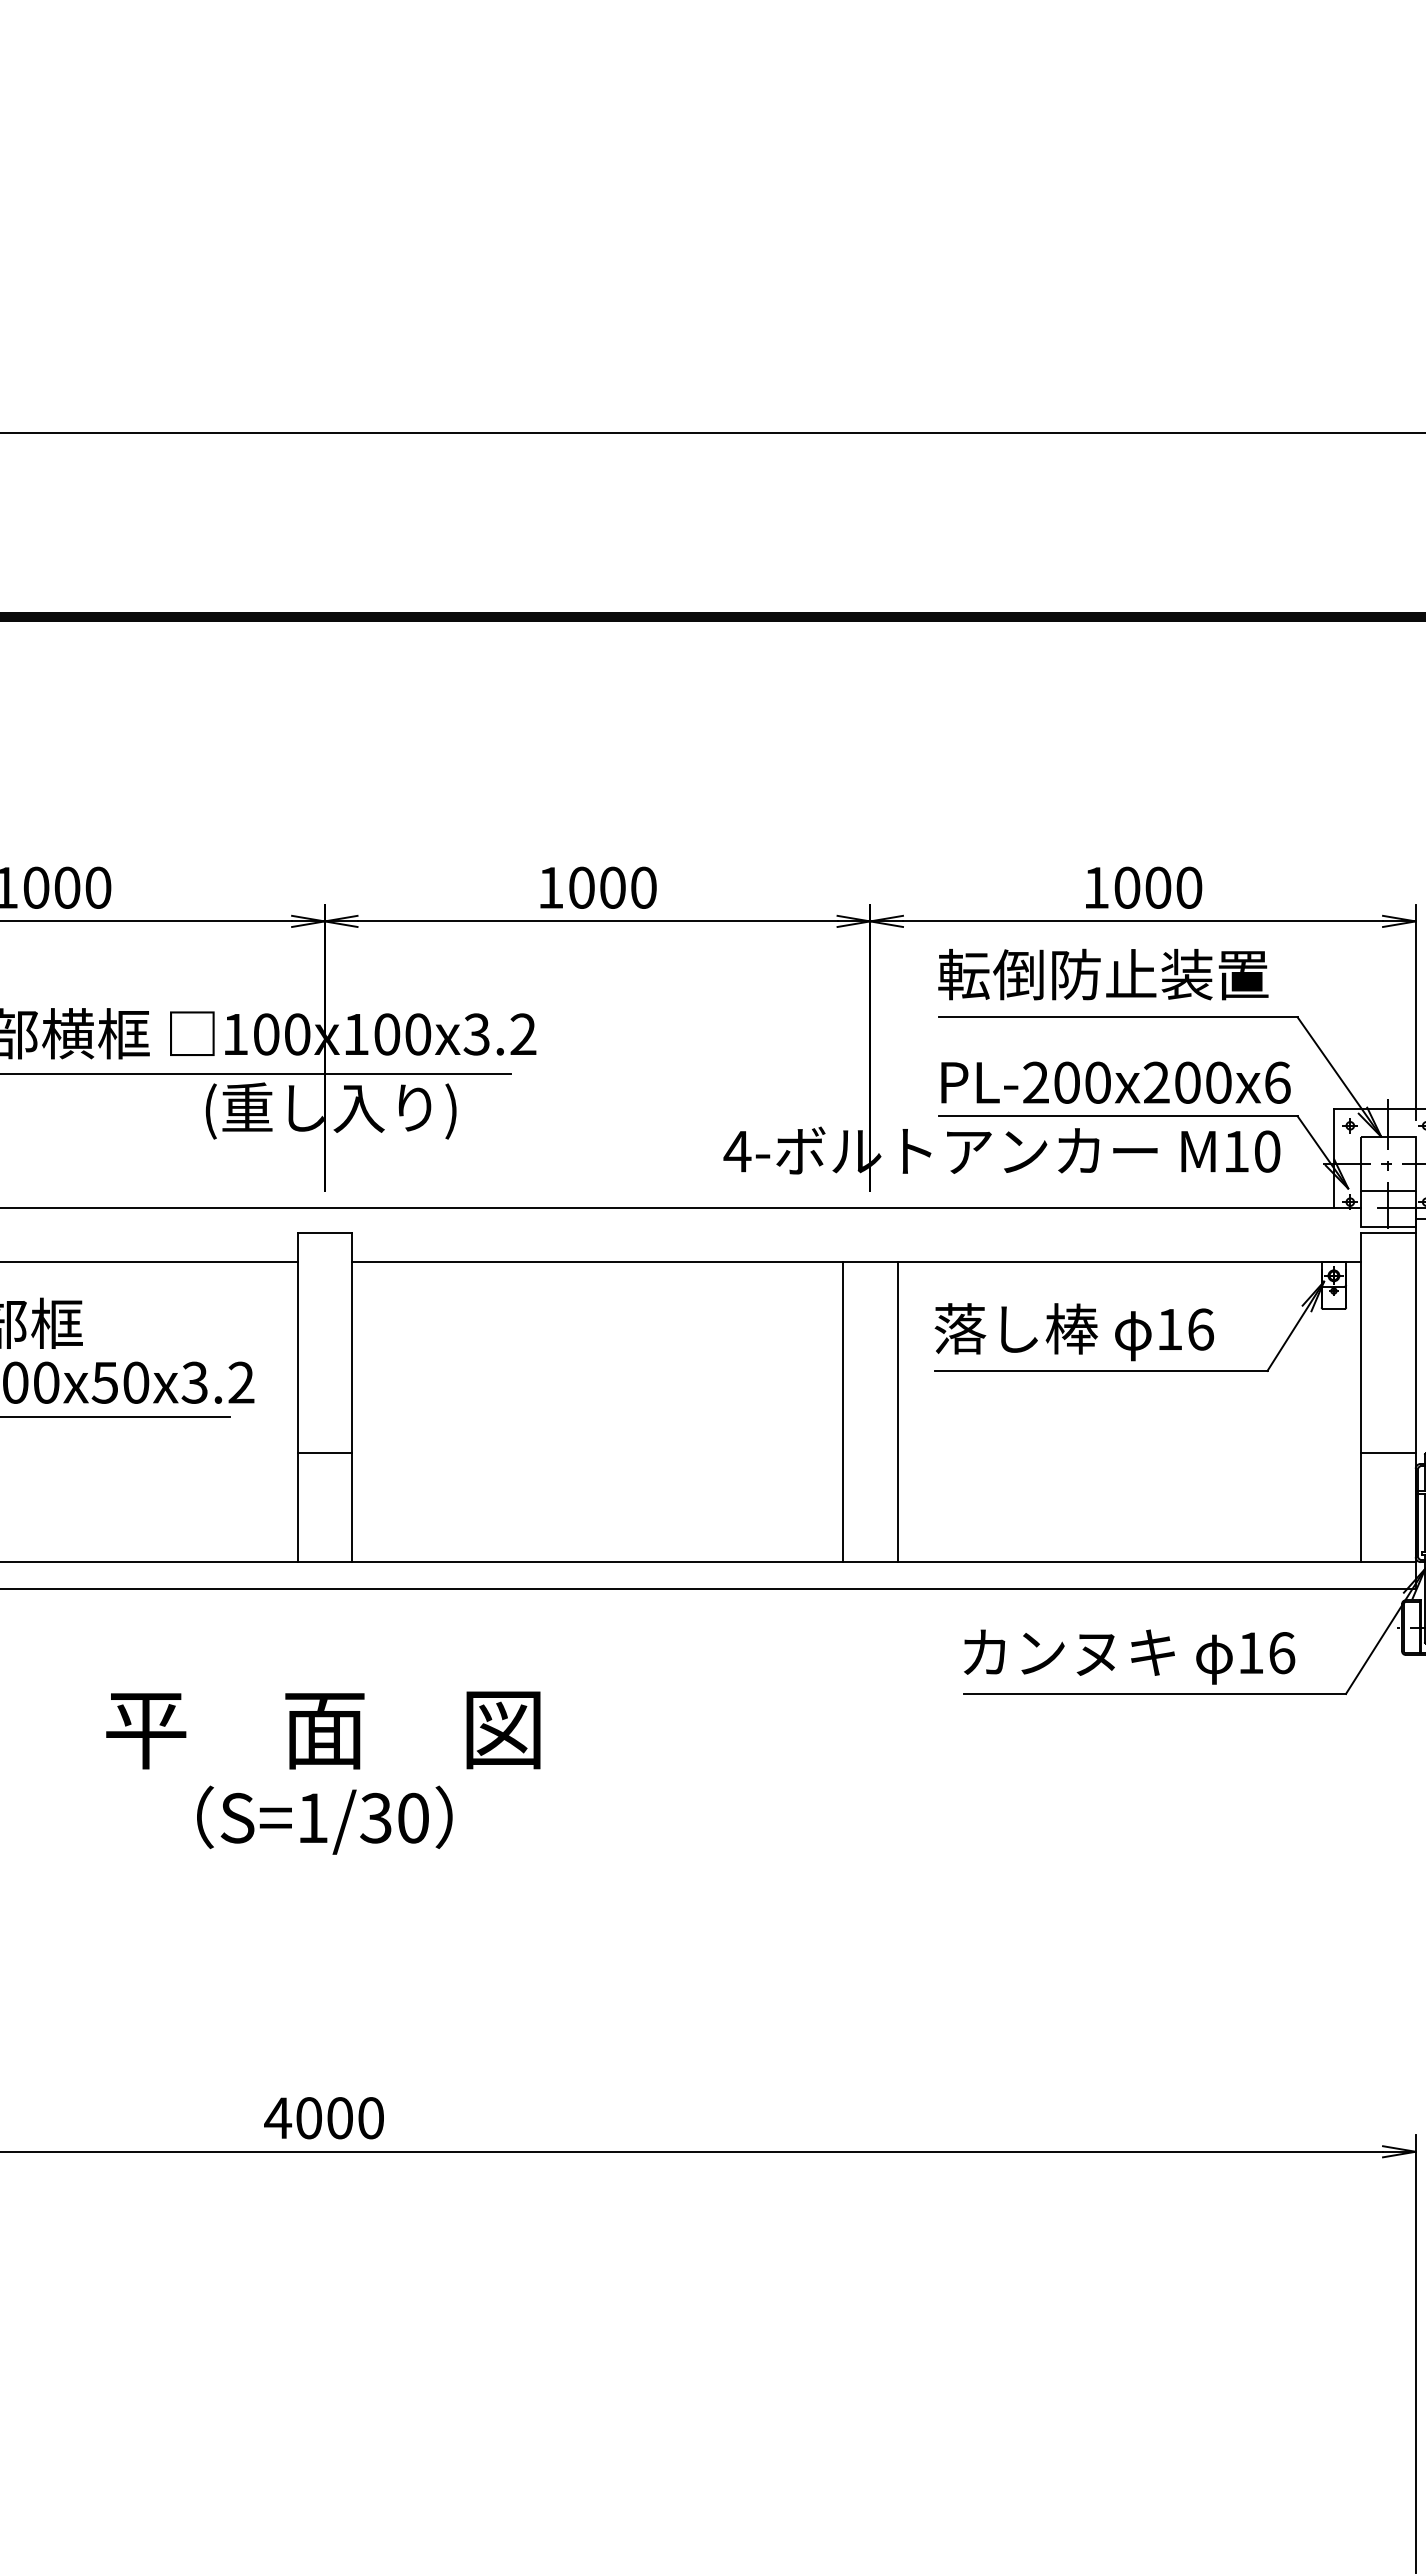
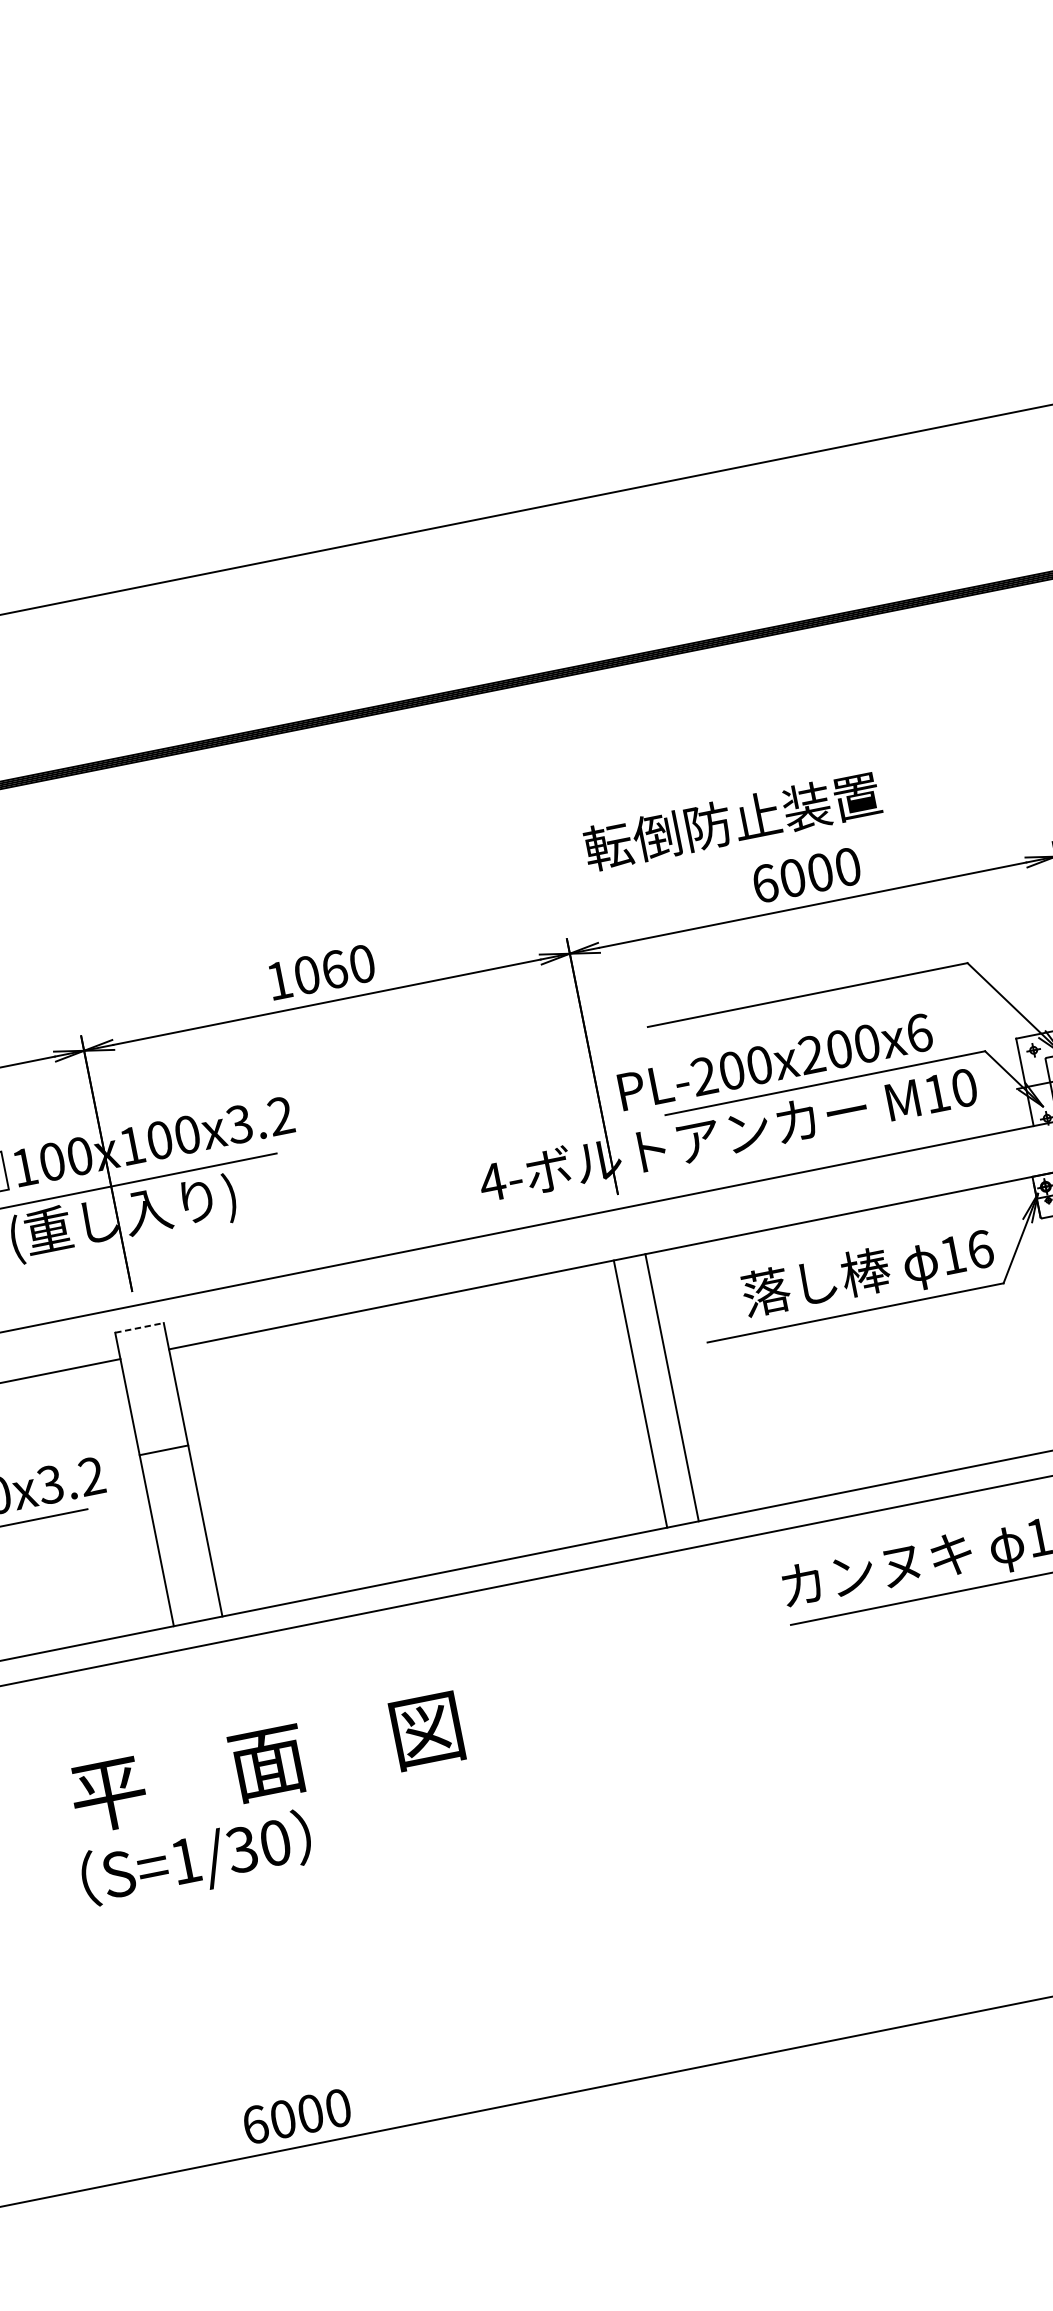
text: (613, 887) -> (335, 969), 1000 -> 1060
text: (1096, 887) -> (765, 883), 1000 -> 6000
text: (1103, 974) -> (732, 821), moved
text: (1115, 1082) -> (775, 1061), moved
line: (325, 1232) -> (140, 1327), solid -> dashed
text: (1073, 1332) -> (867, 1274), moved
line: (843, 1412) -> (672, 1387), moved
line: (897, 1412) -> (640, 1394), moved
line: (324, 1453) -> (163, 1450), moved
text: (323, 1730) -> (267, 1763), moved
text: (324, 1819) -> (196, 1860), moved
text: (278, 2118) -> (255, 2125), 4000 -> 6000

